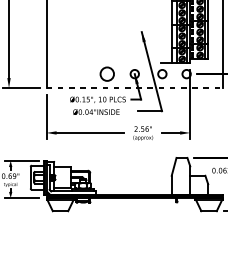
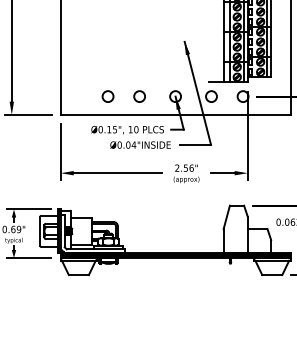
circle: (82, 74) -> (107, 96), added
circle: (107, 74) -> (139, 96), size x0.62
line: (134, 87) -> (175, 114), dashed -> solid
text: (96, 111) -> (140, 144), moved

